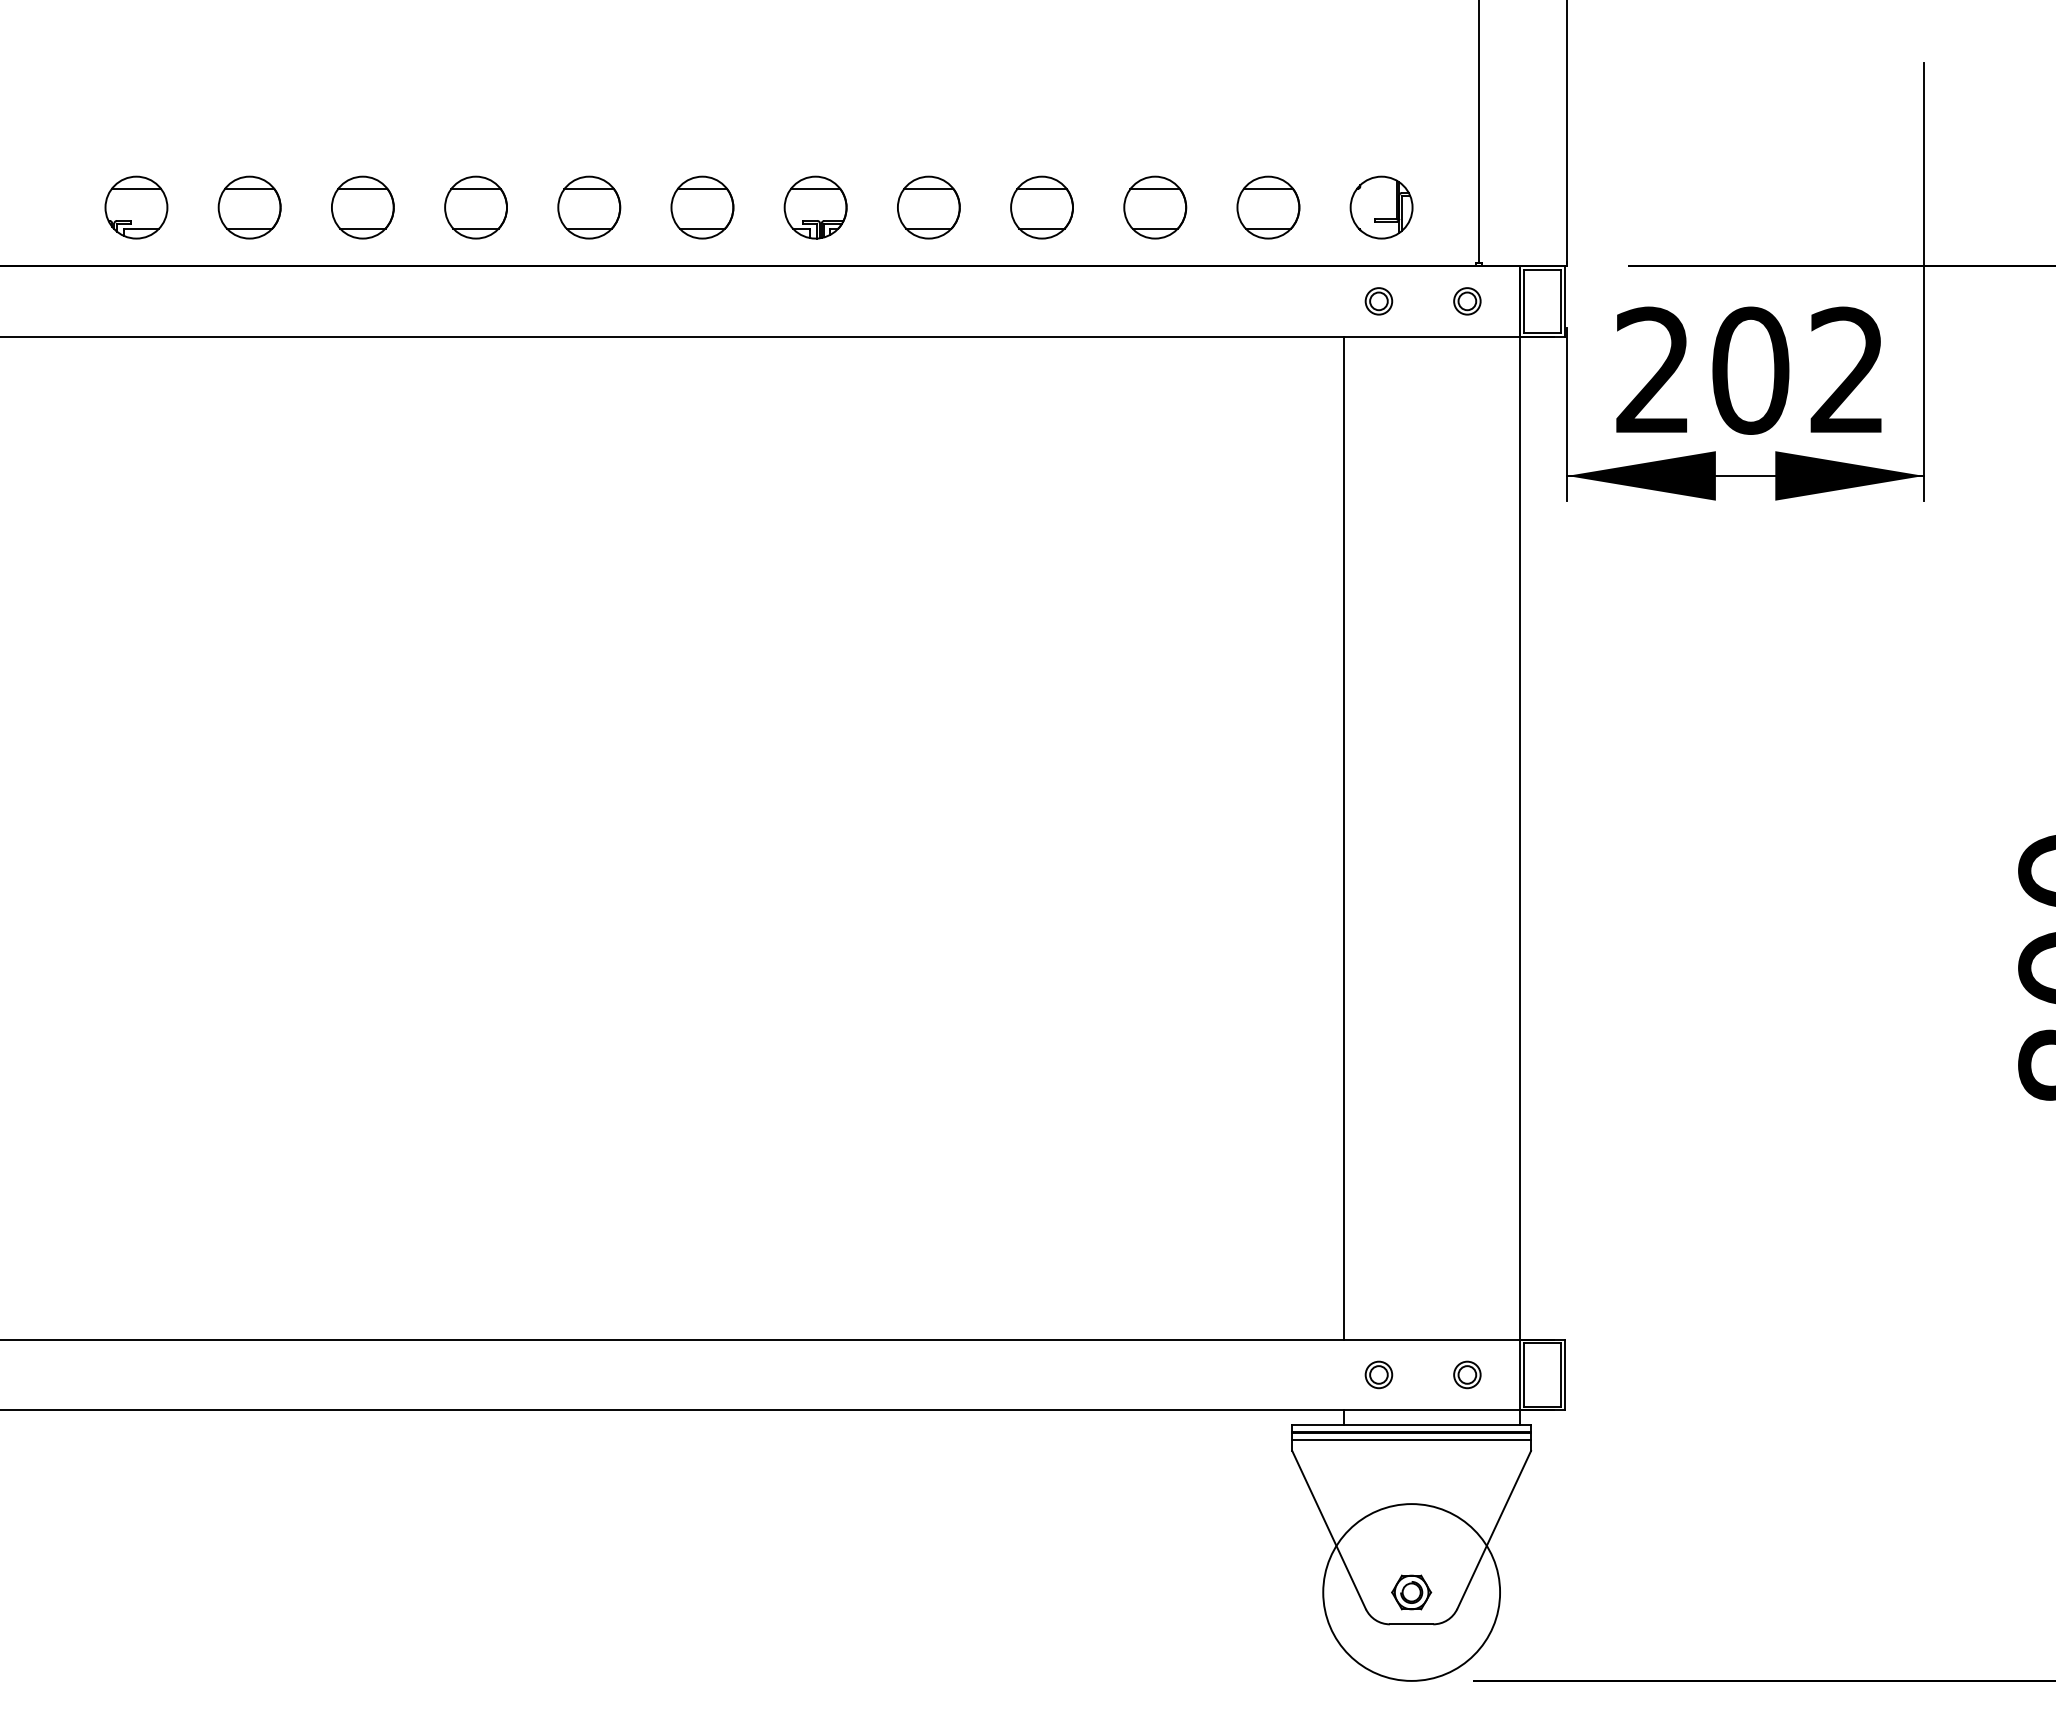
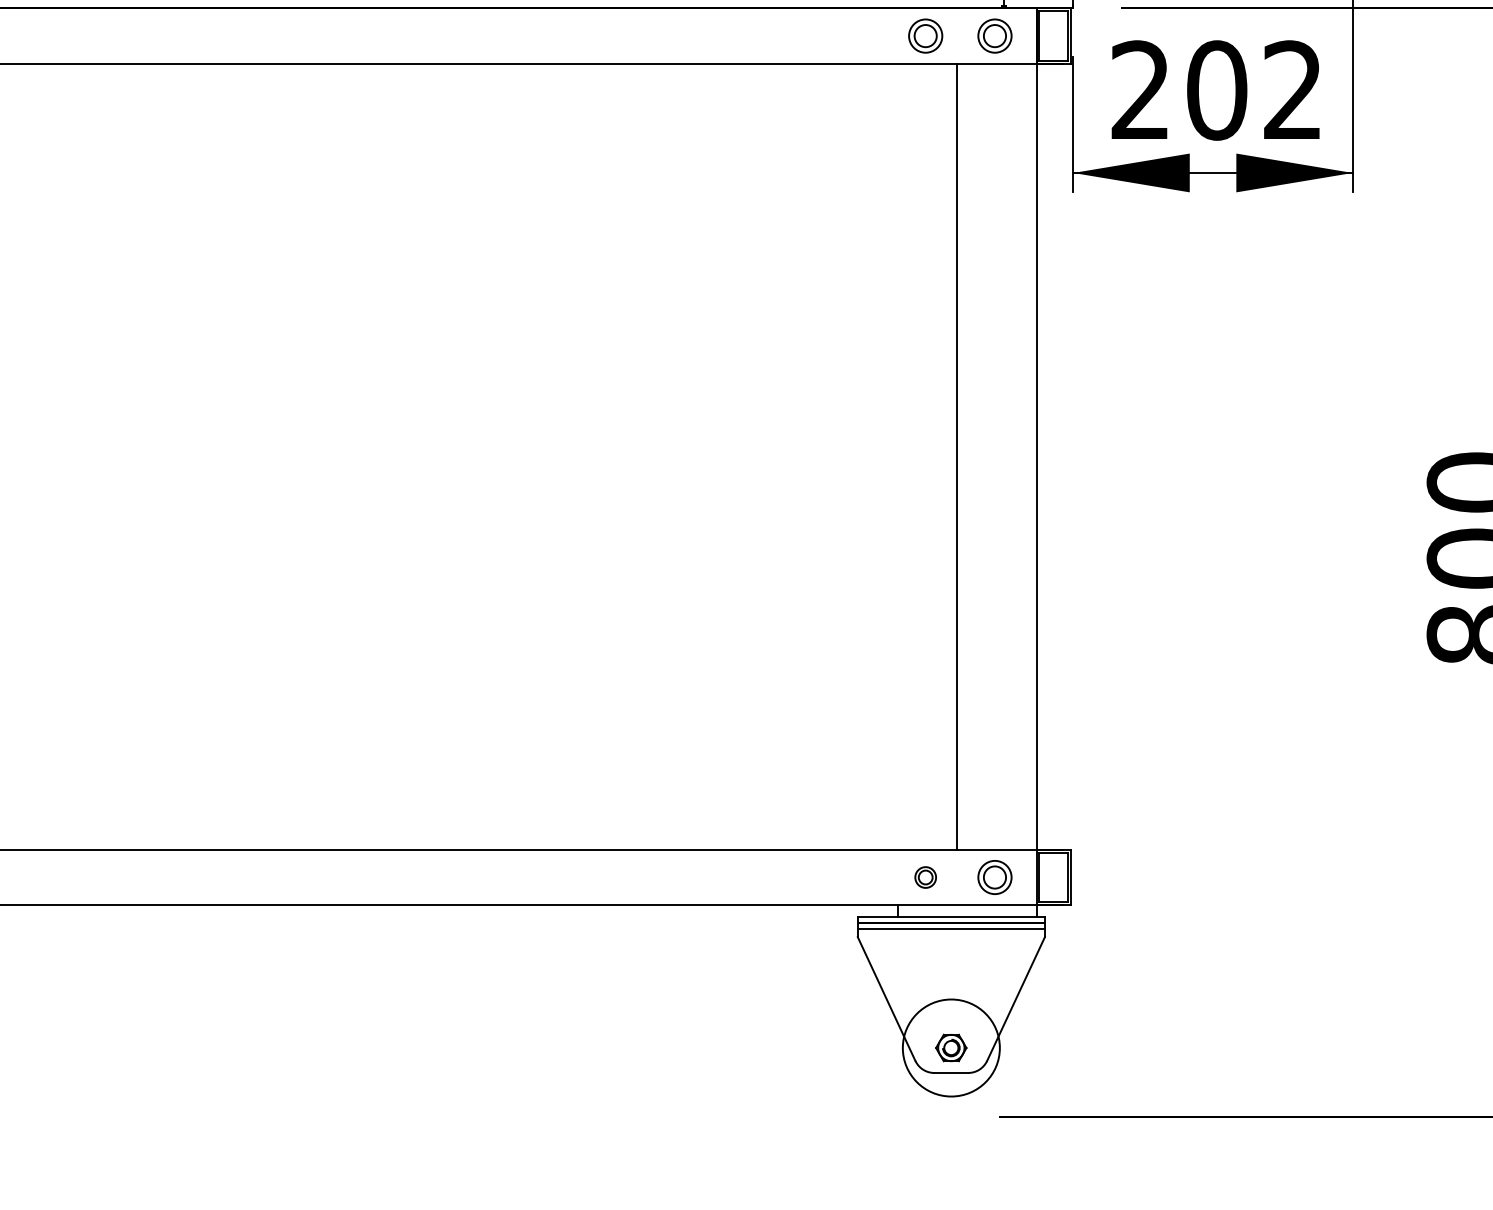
part: (1378, 301) -> (925, 36), size x1.6
part: (1467, 301) -> (995, 36), size x1.6
line: (1343, 837) -> (956, 456), moved
part: (1467, 1374) -> (995, 877), size x1.6
circle: (1411, 1592) -> (951, 1048), size x0.7

